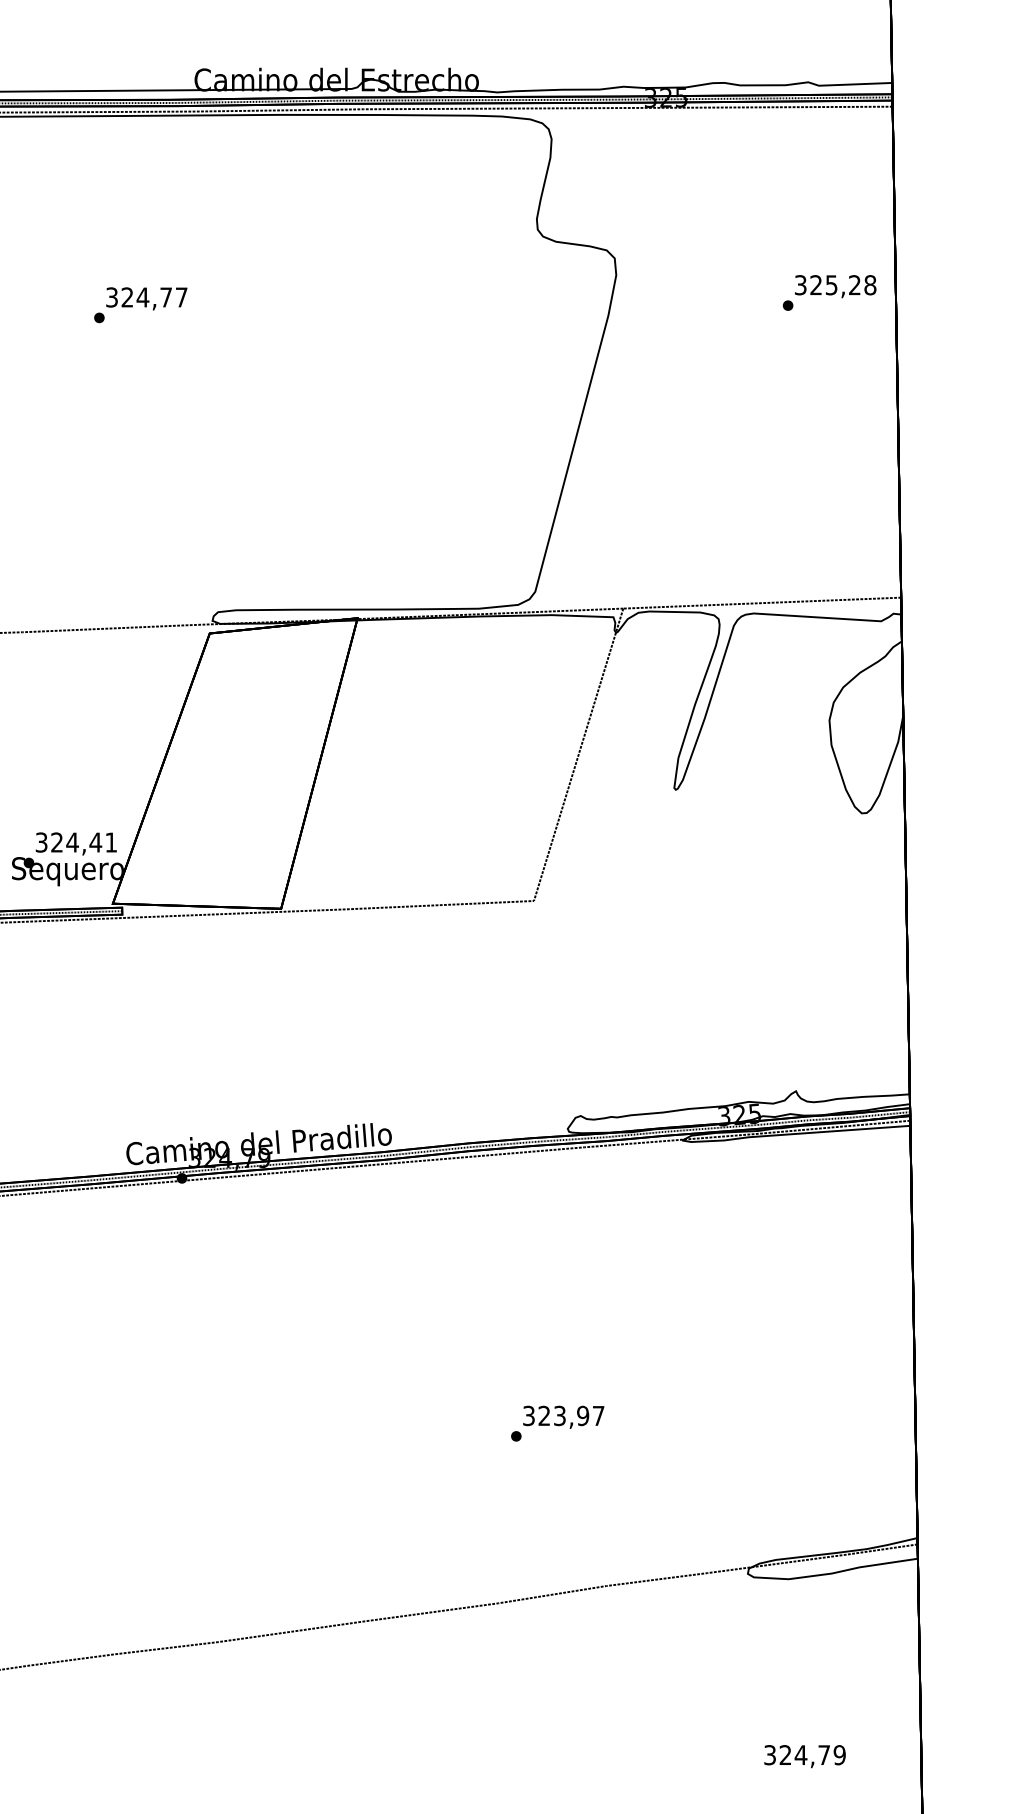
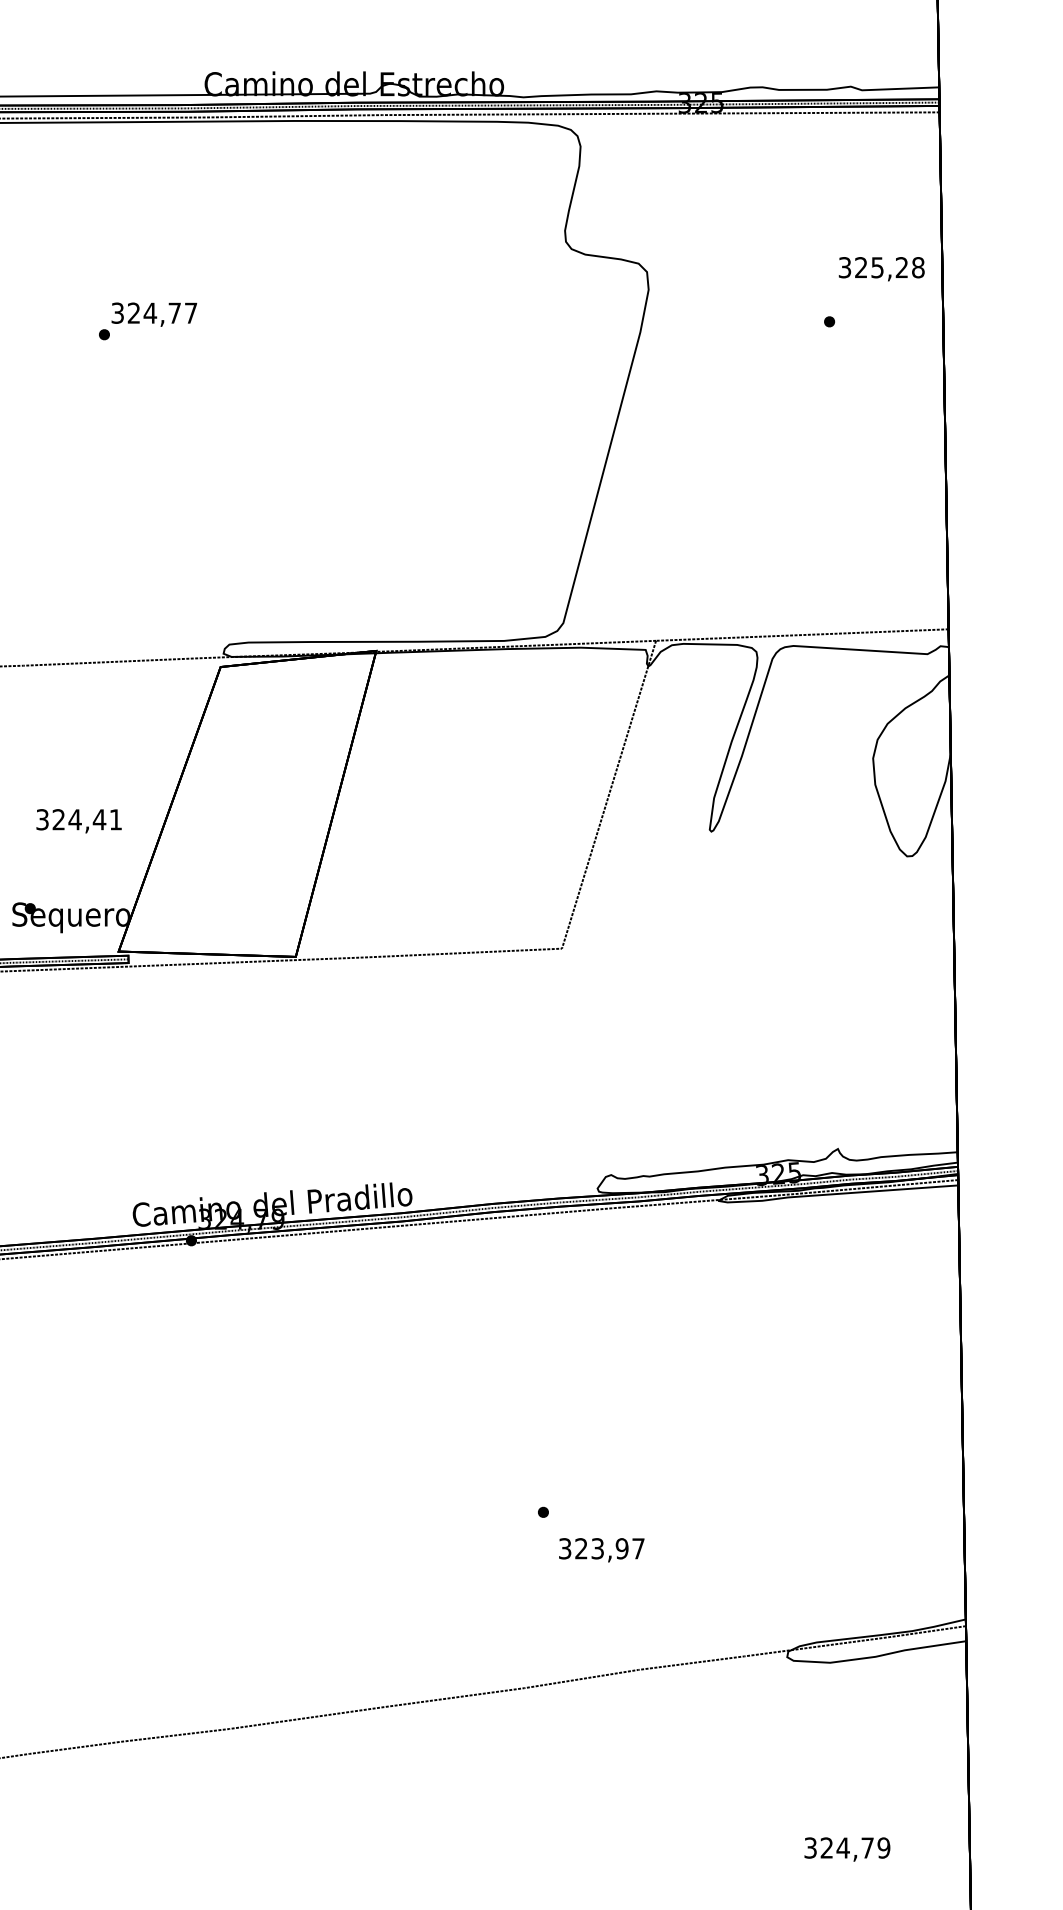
text: (835, 286) -> (881, 269), moved
text: (75, 843) -> (78, 820), moved
text: (563, 1416) -> (601, 1549), moved

